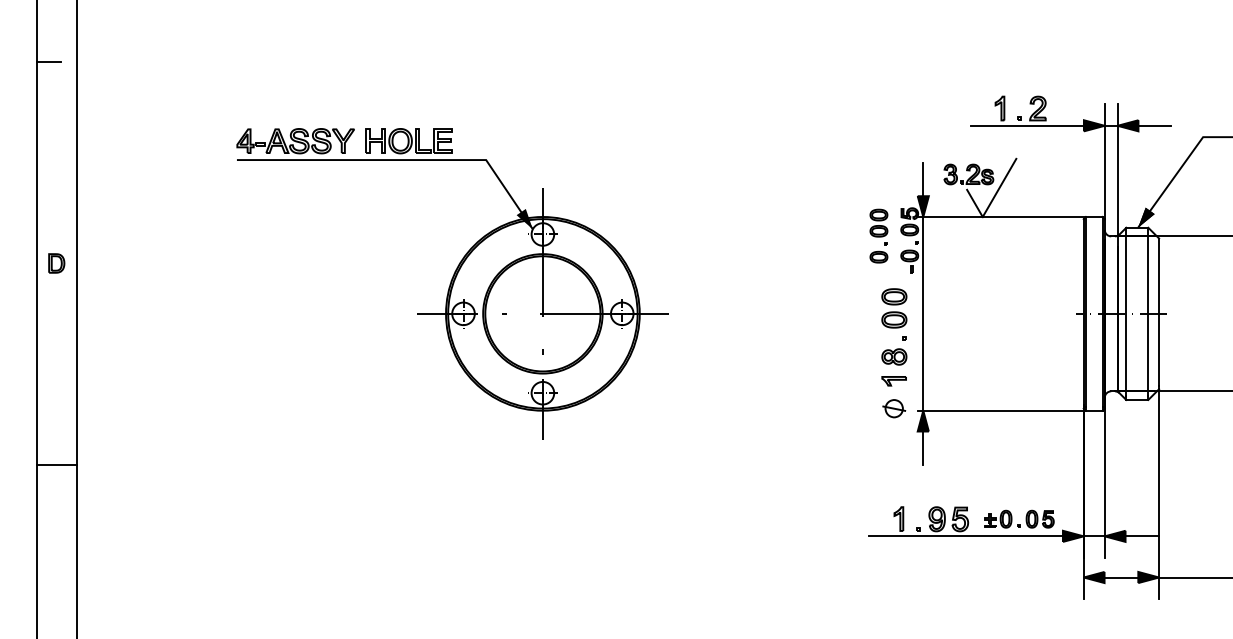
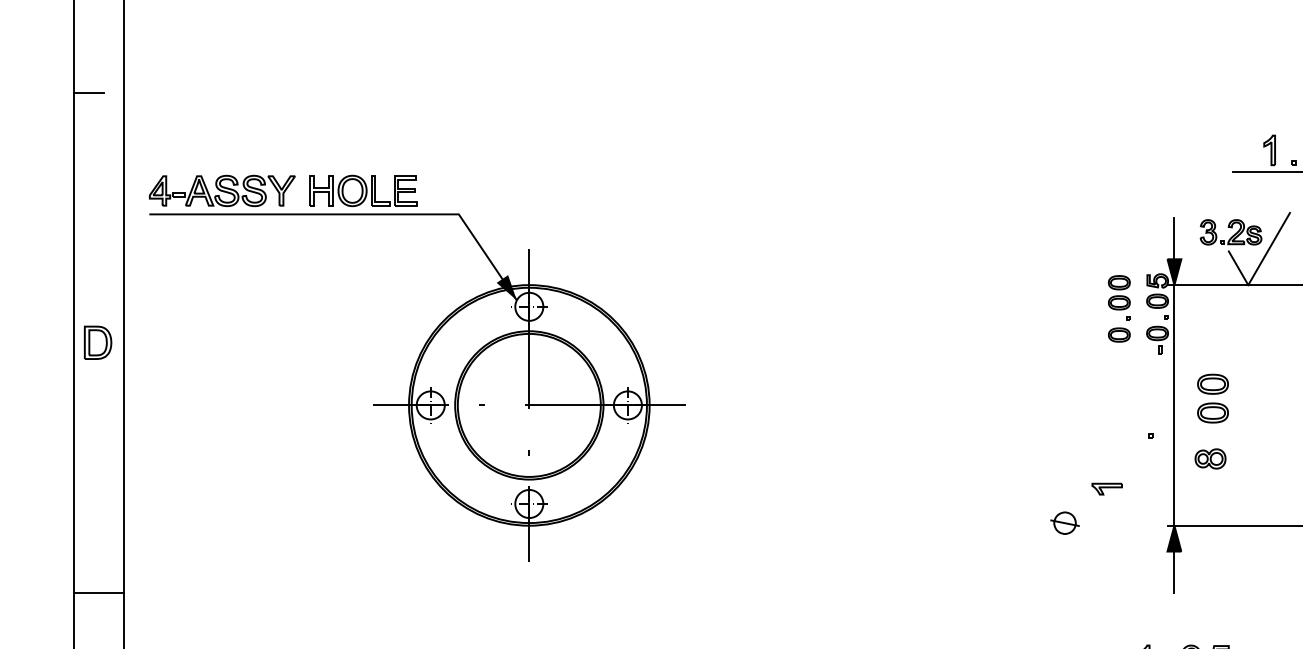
part: (56, 263) -> (97, 342), size x1.4
part: (452, 283) -> (417, 367), moved
part: (894, 308) -> (1213, 398), moved
part: (894, 356) -> (1210, 458), moved
part: (893, 381) -> (1106, 489), moved
part: (894, 408) -> (1065, 522), moved

